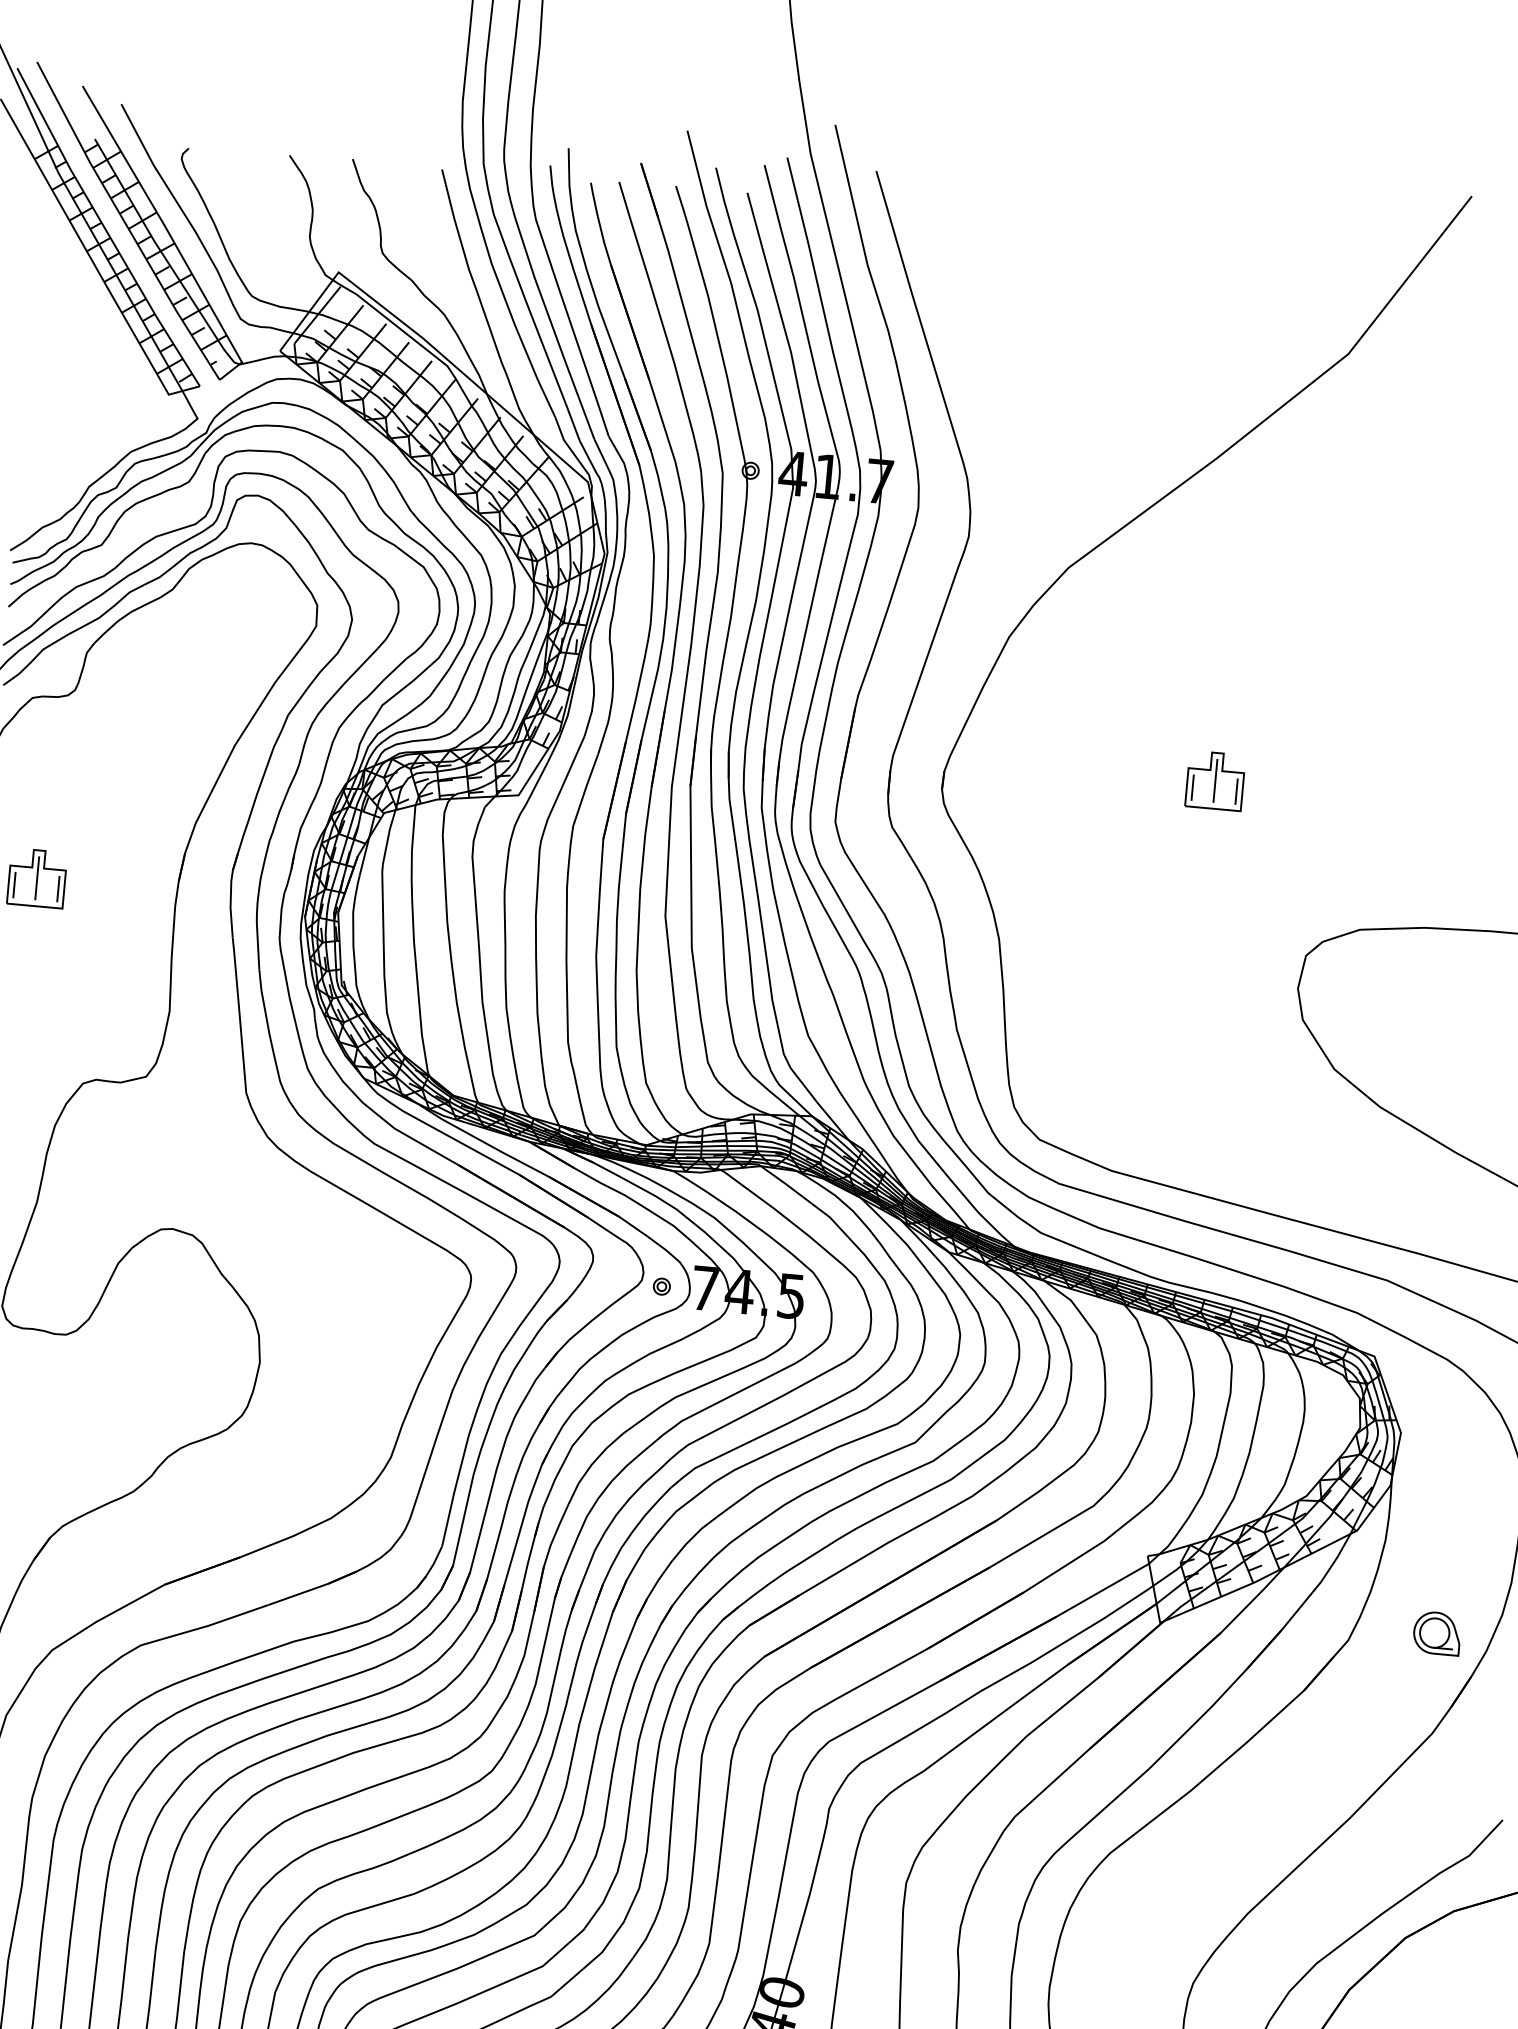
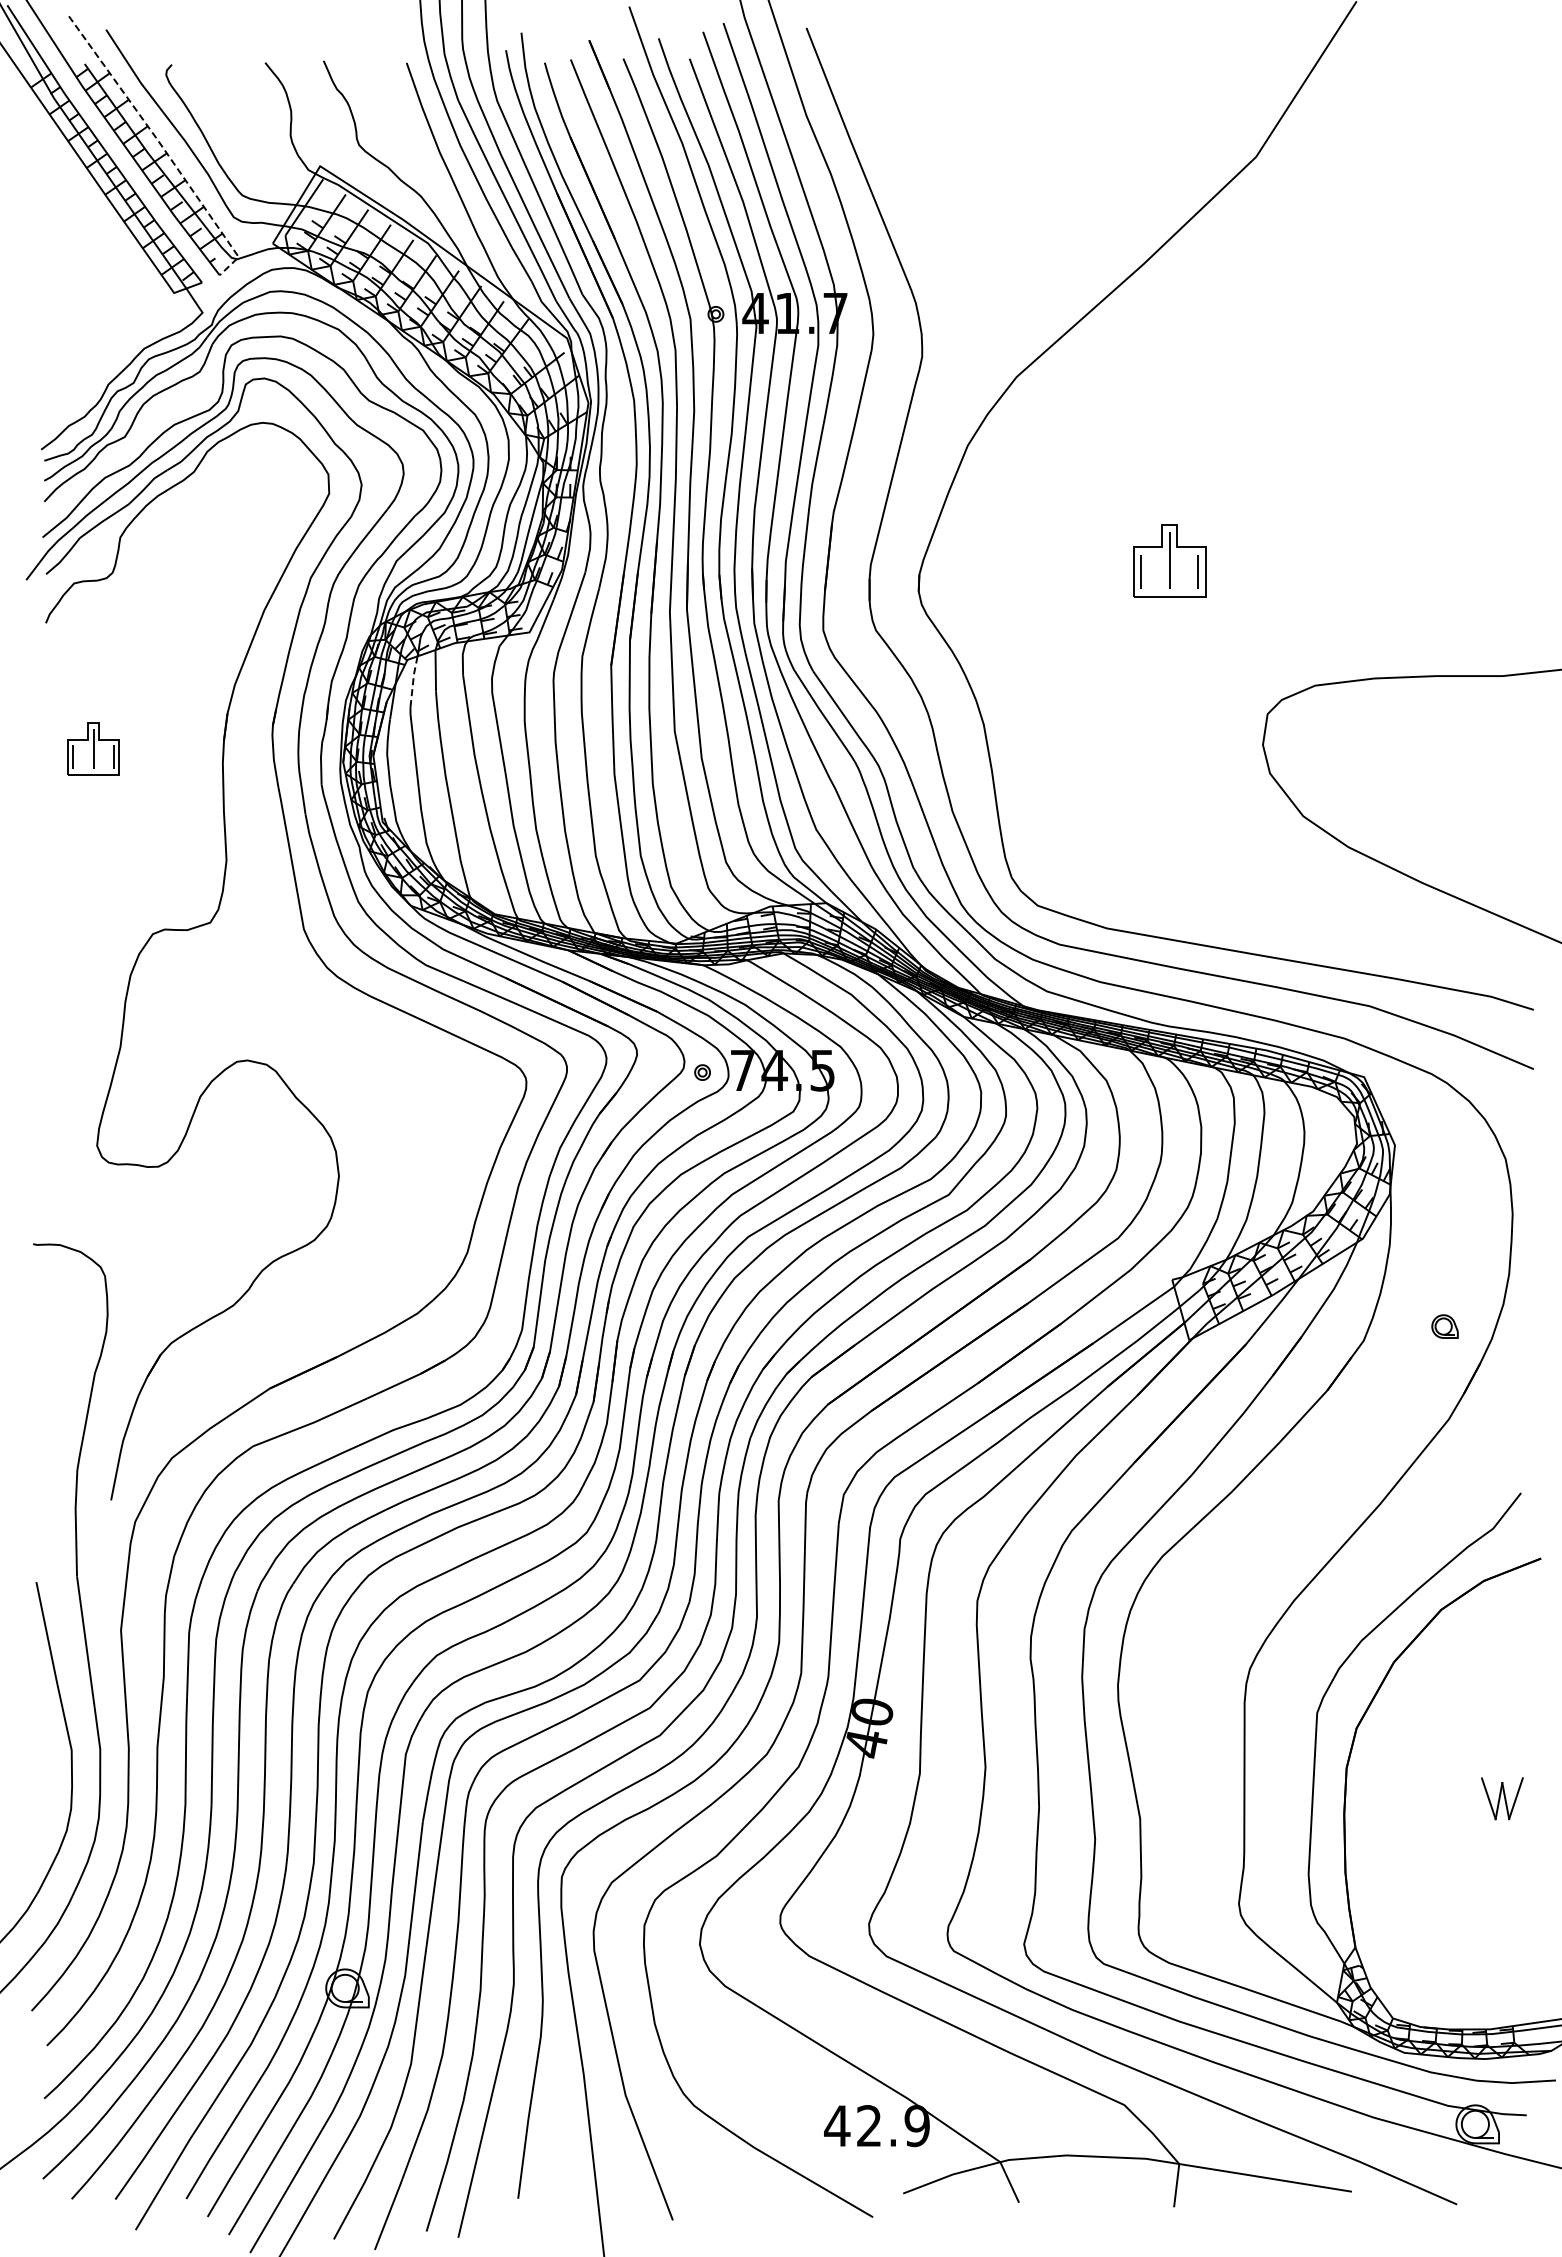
line: (170, 236) -> (162, 147), solid -> dashed
part: (1215, 780) -> (1169, 560), size x1.4
line: (388, 835) -> (413, 680), solid -> dashed
part: (1436, 1633) -> (1444, 1326), size x0.6

